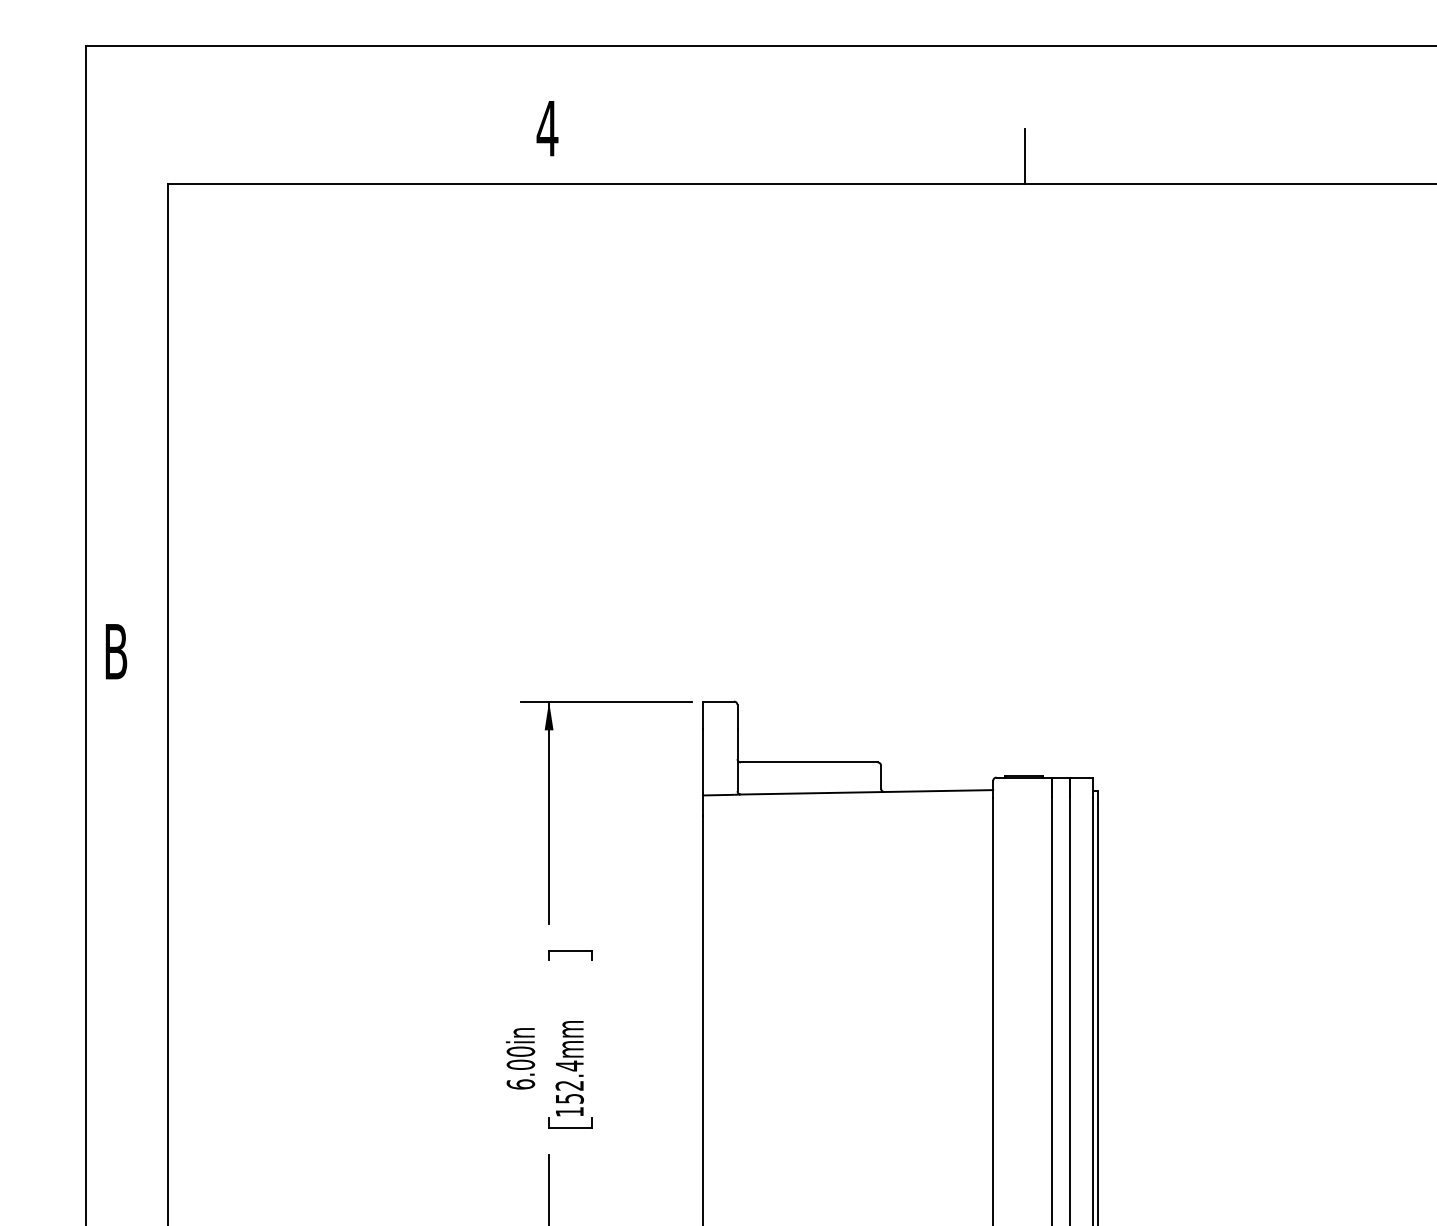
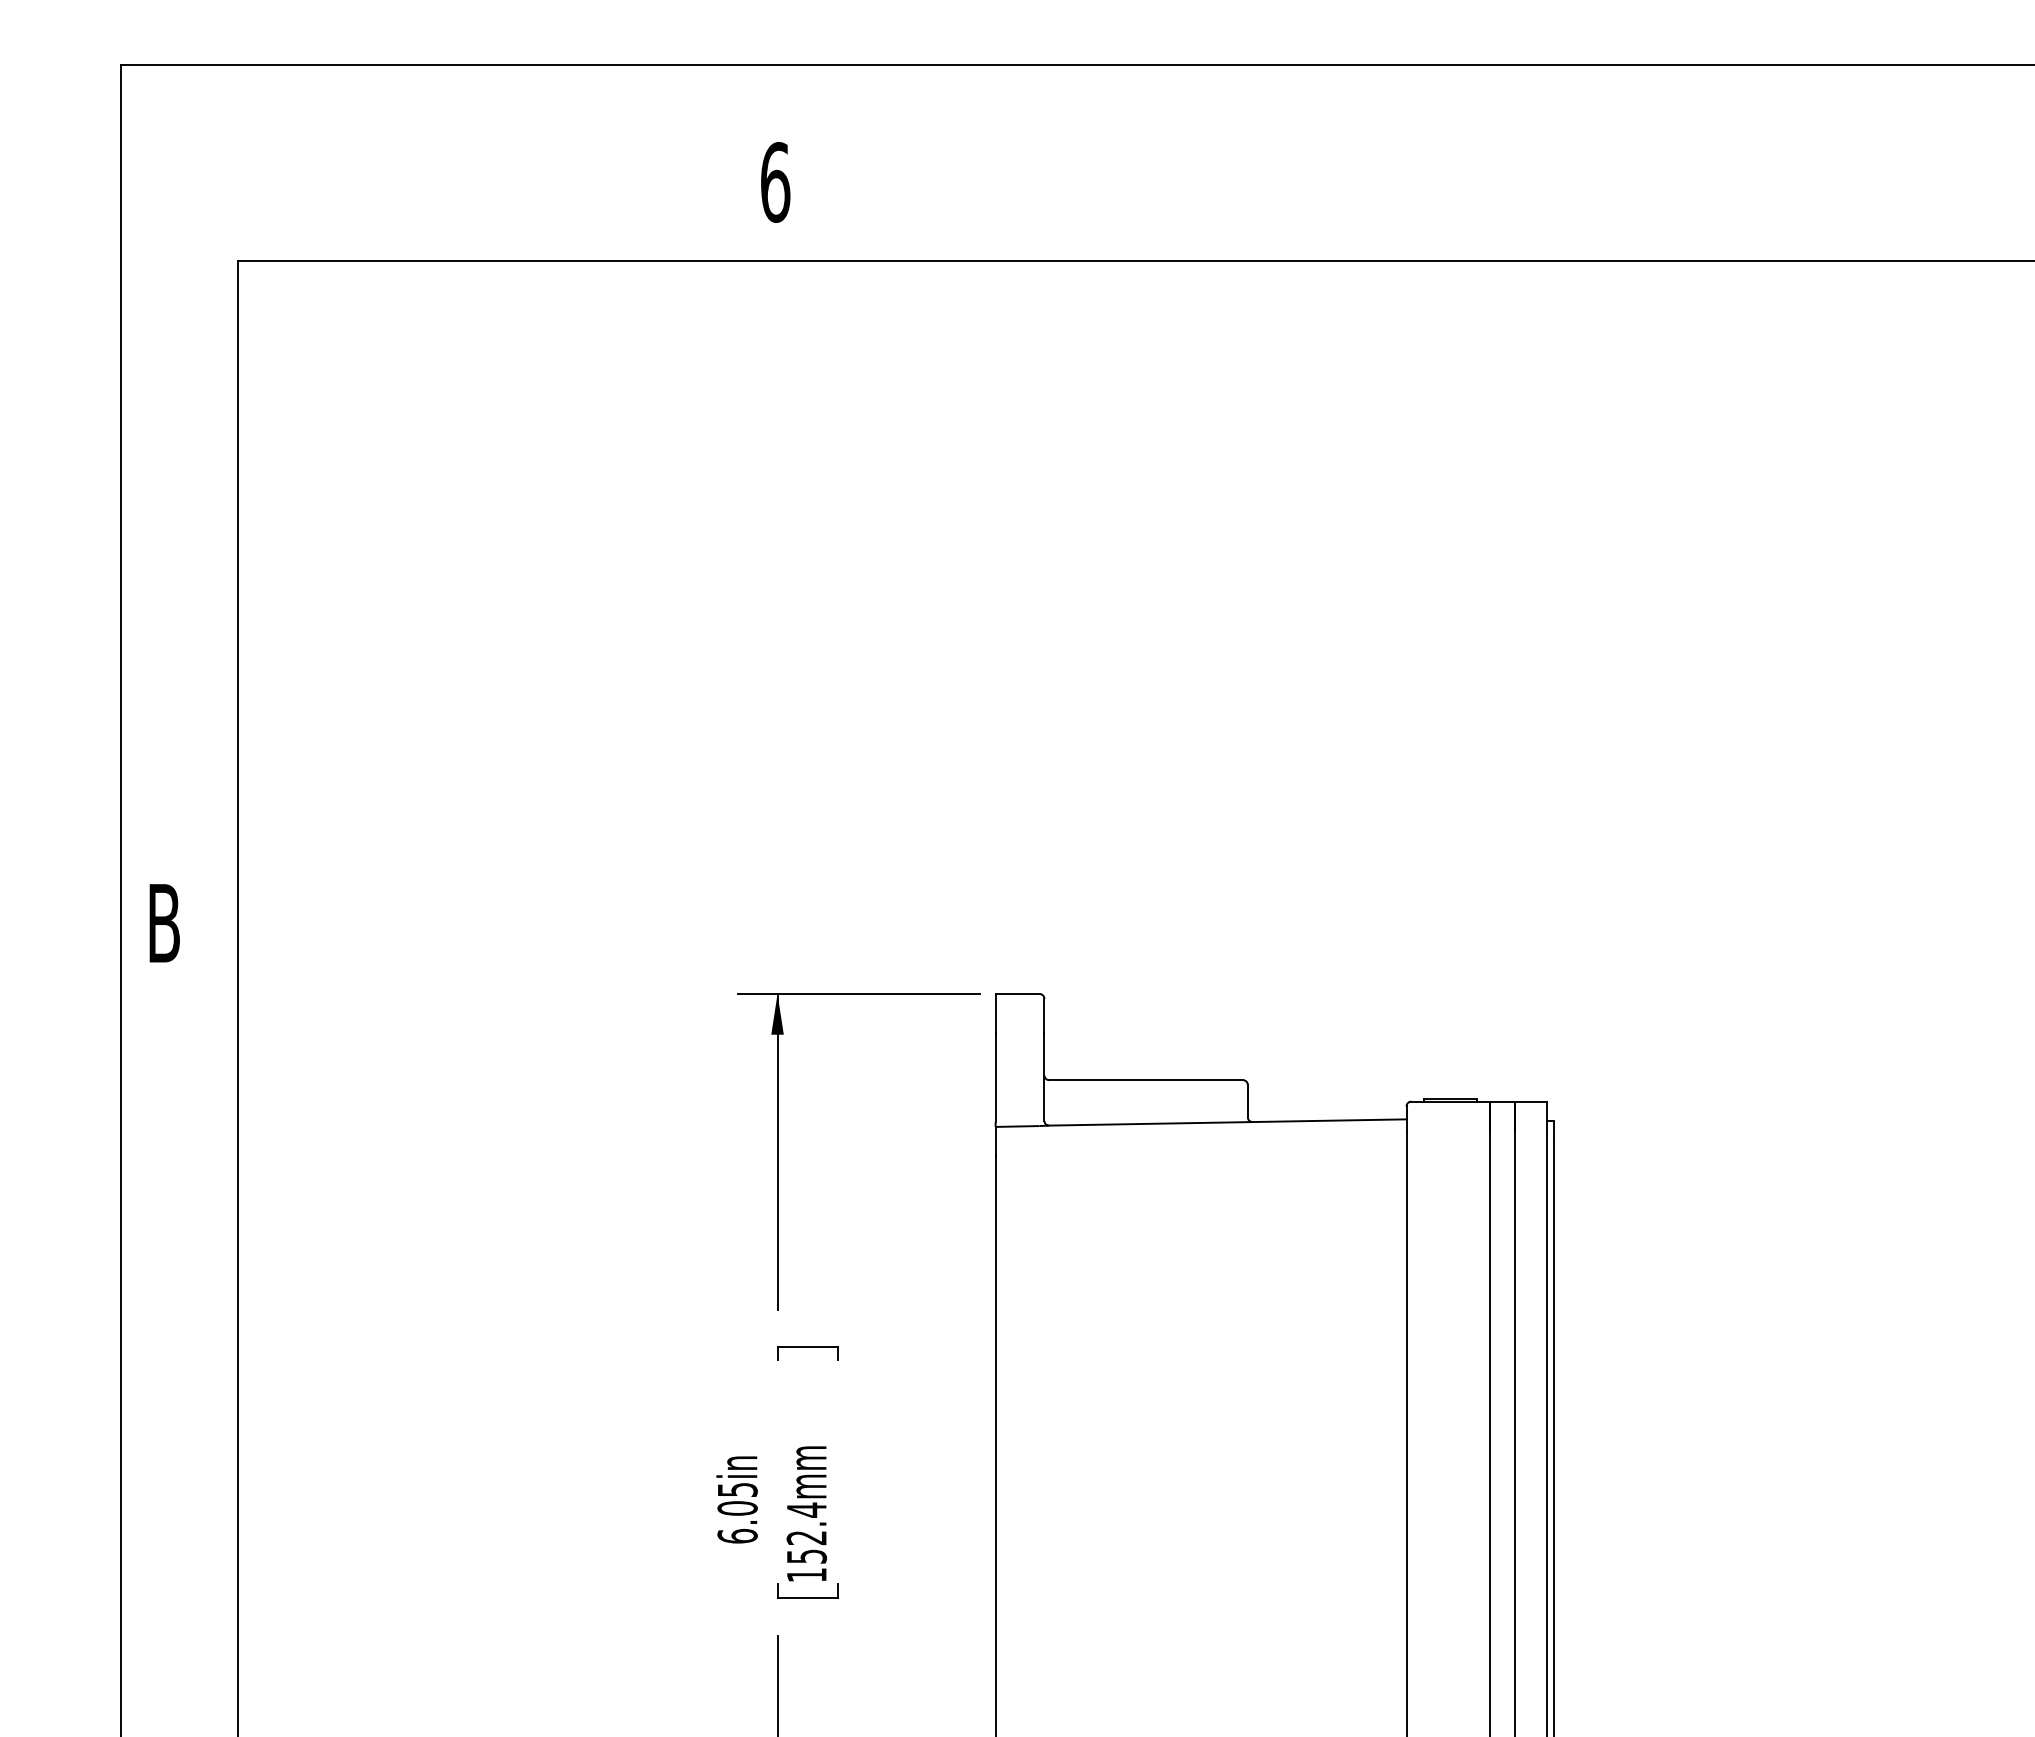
text: (547, 128) -> (775, 182), 4 -> 6
line: (1024, 155) -> (1450, 220), removed
text: (520, 1051) -> (737, 1489), 6.00in -> 6.05in

